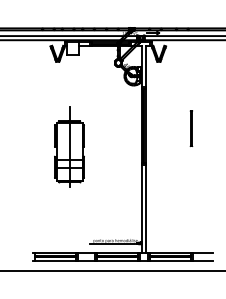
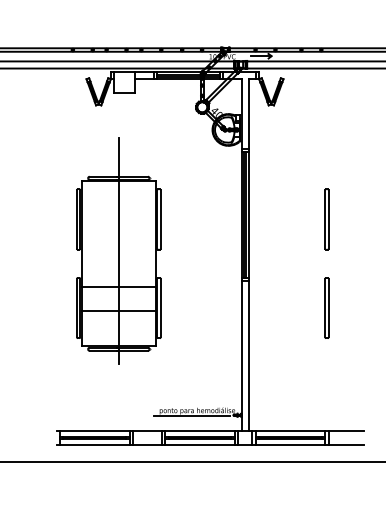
part: (69, 146) -> (118, 249), size x1.67
line: (191, 180) -> (326, 307), added

